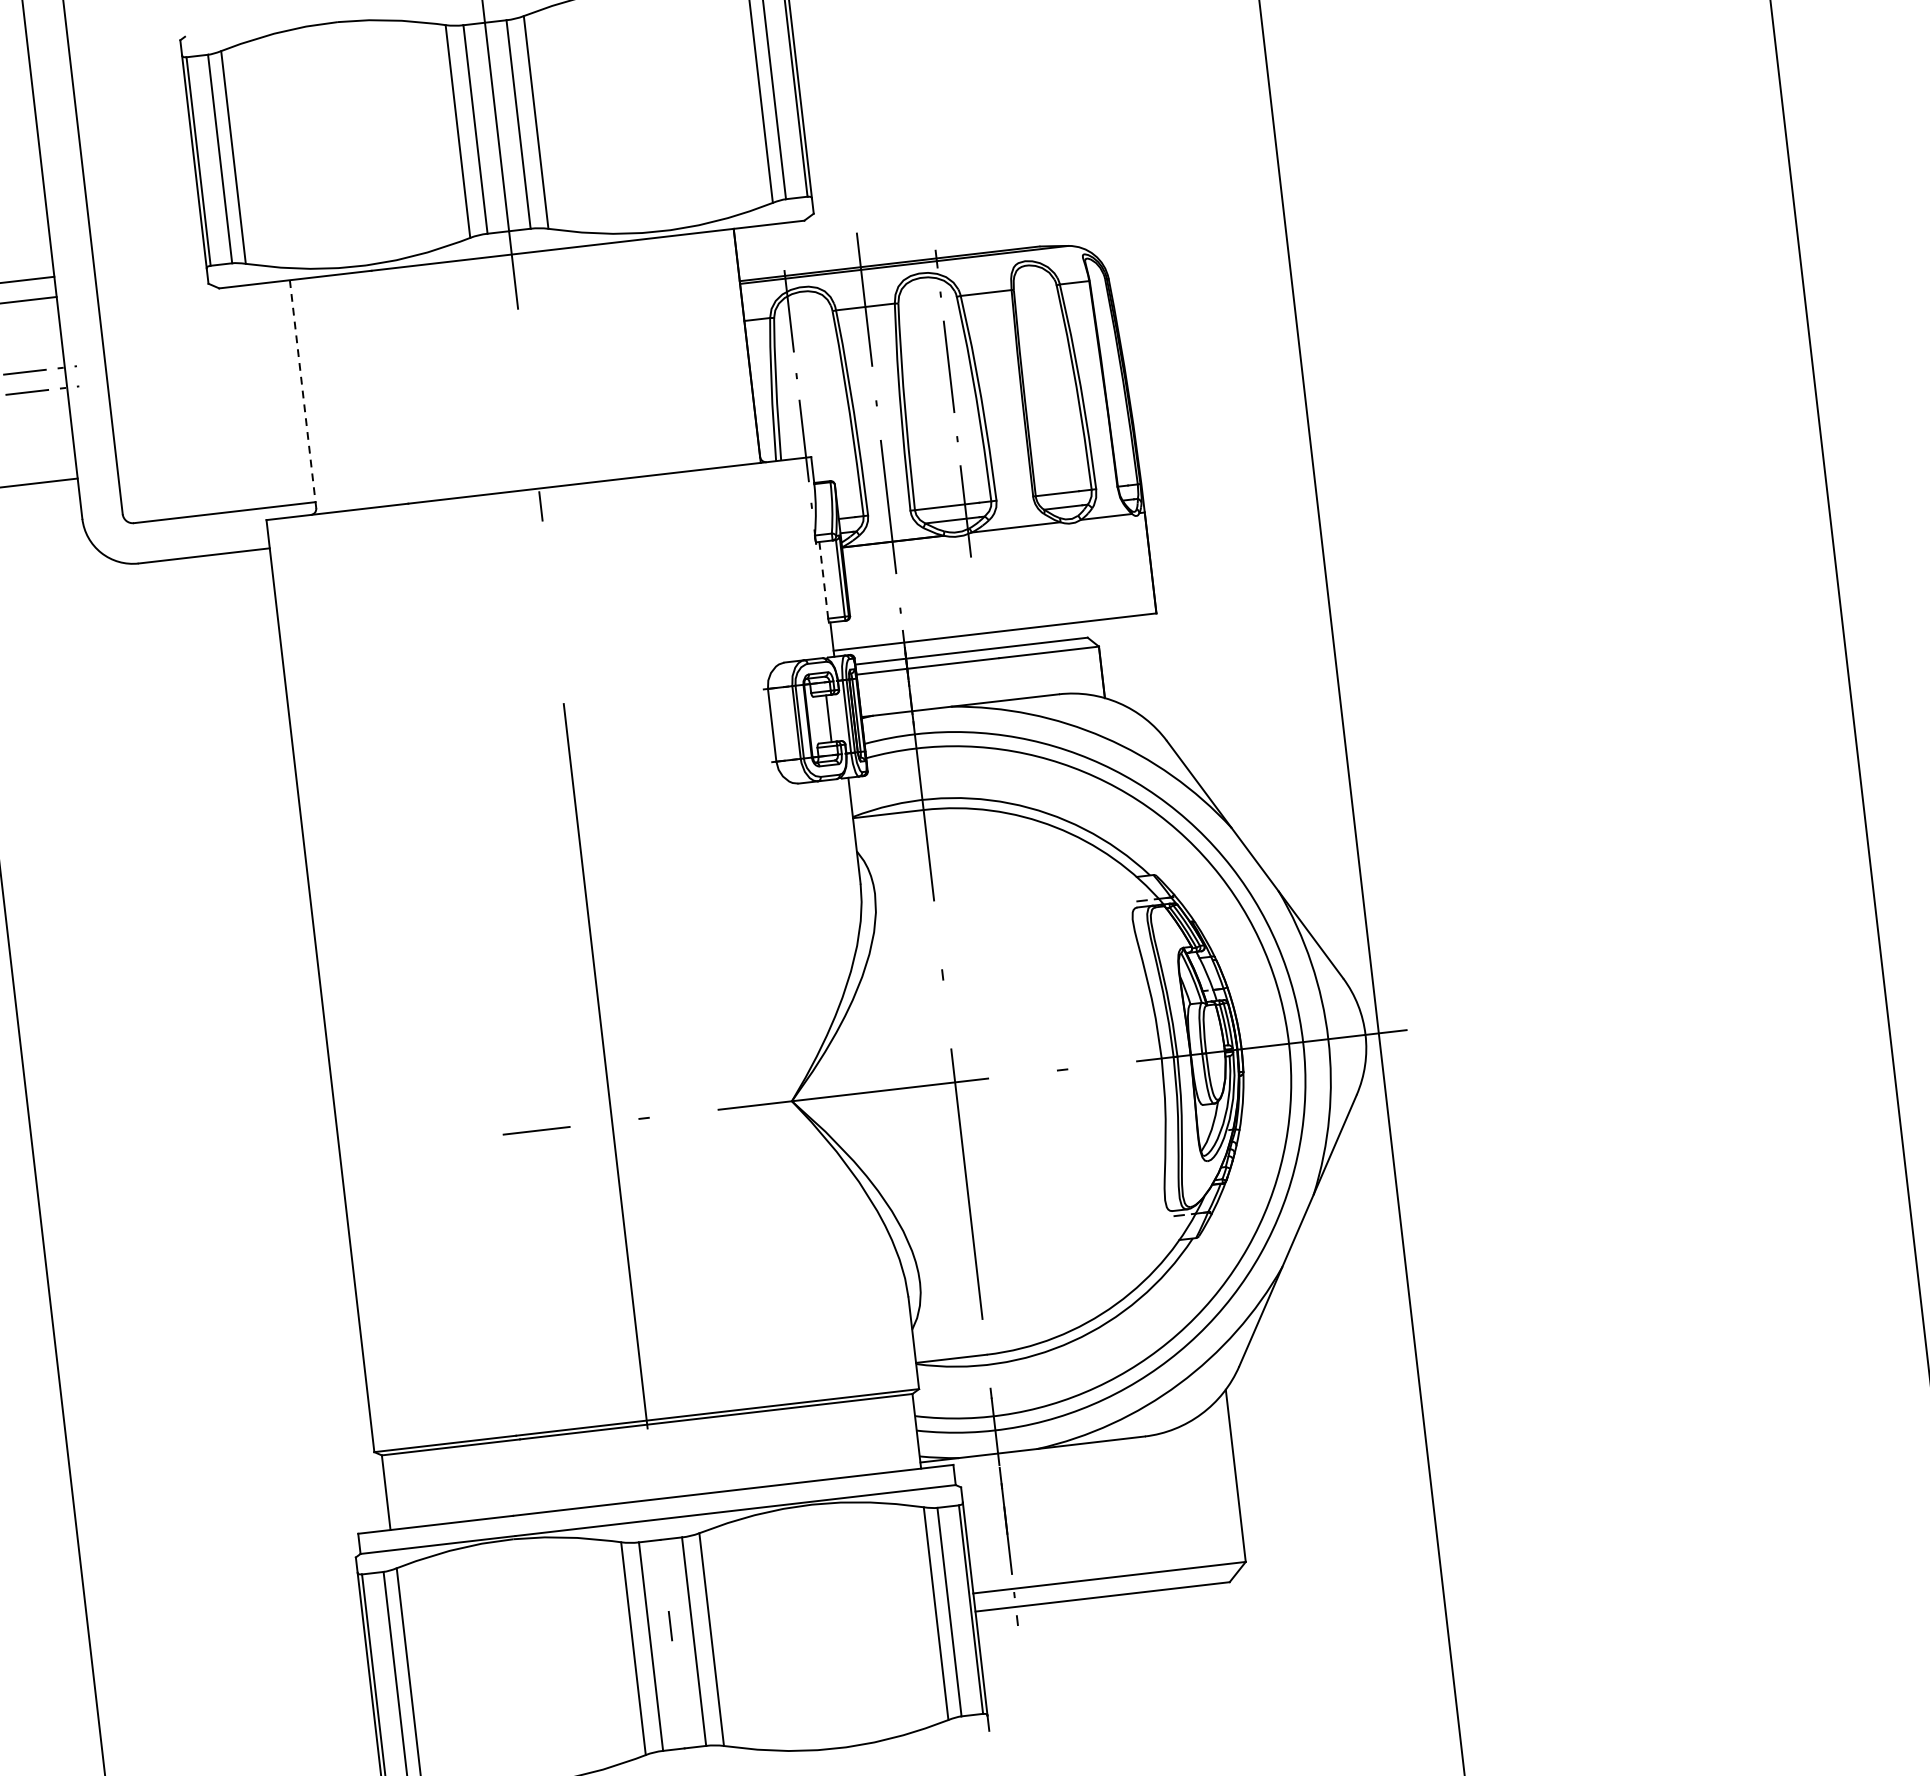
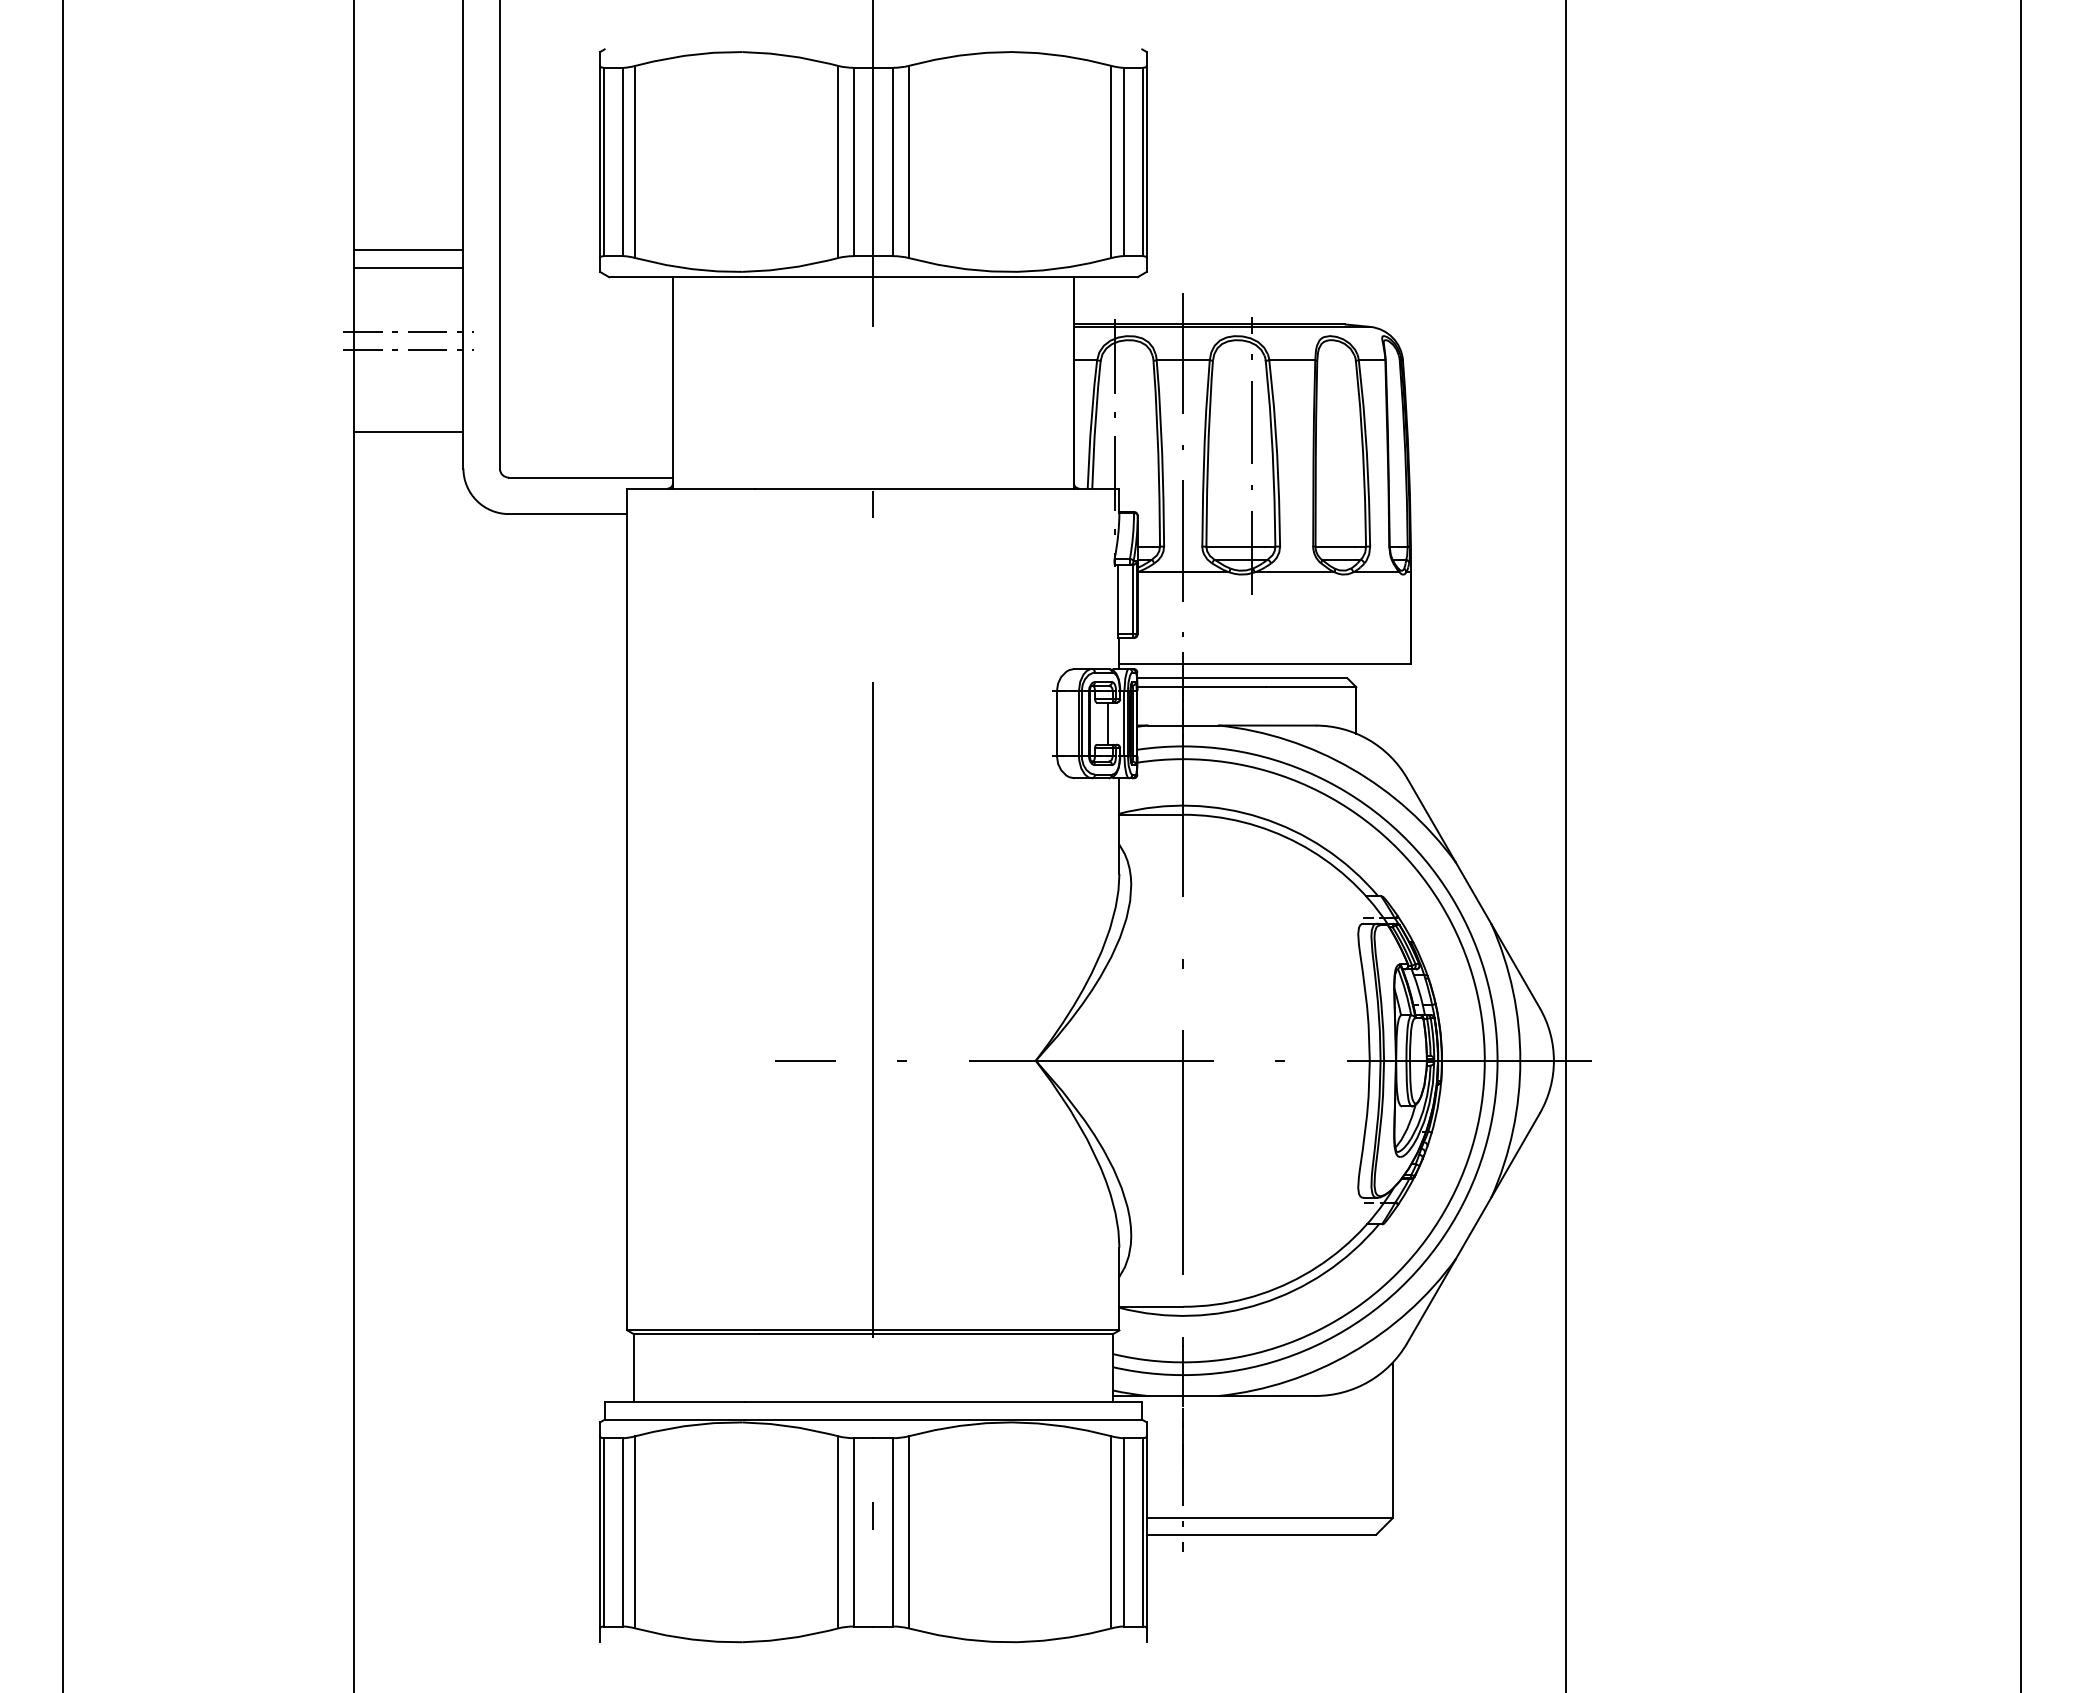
line: (302, 396) -> (672, 382), dashed -> solid
line: (823, 580) -> (1117, 599), dashed -> solid

